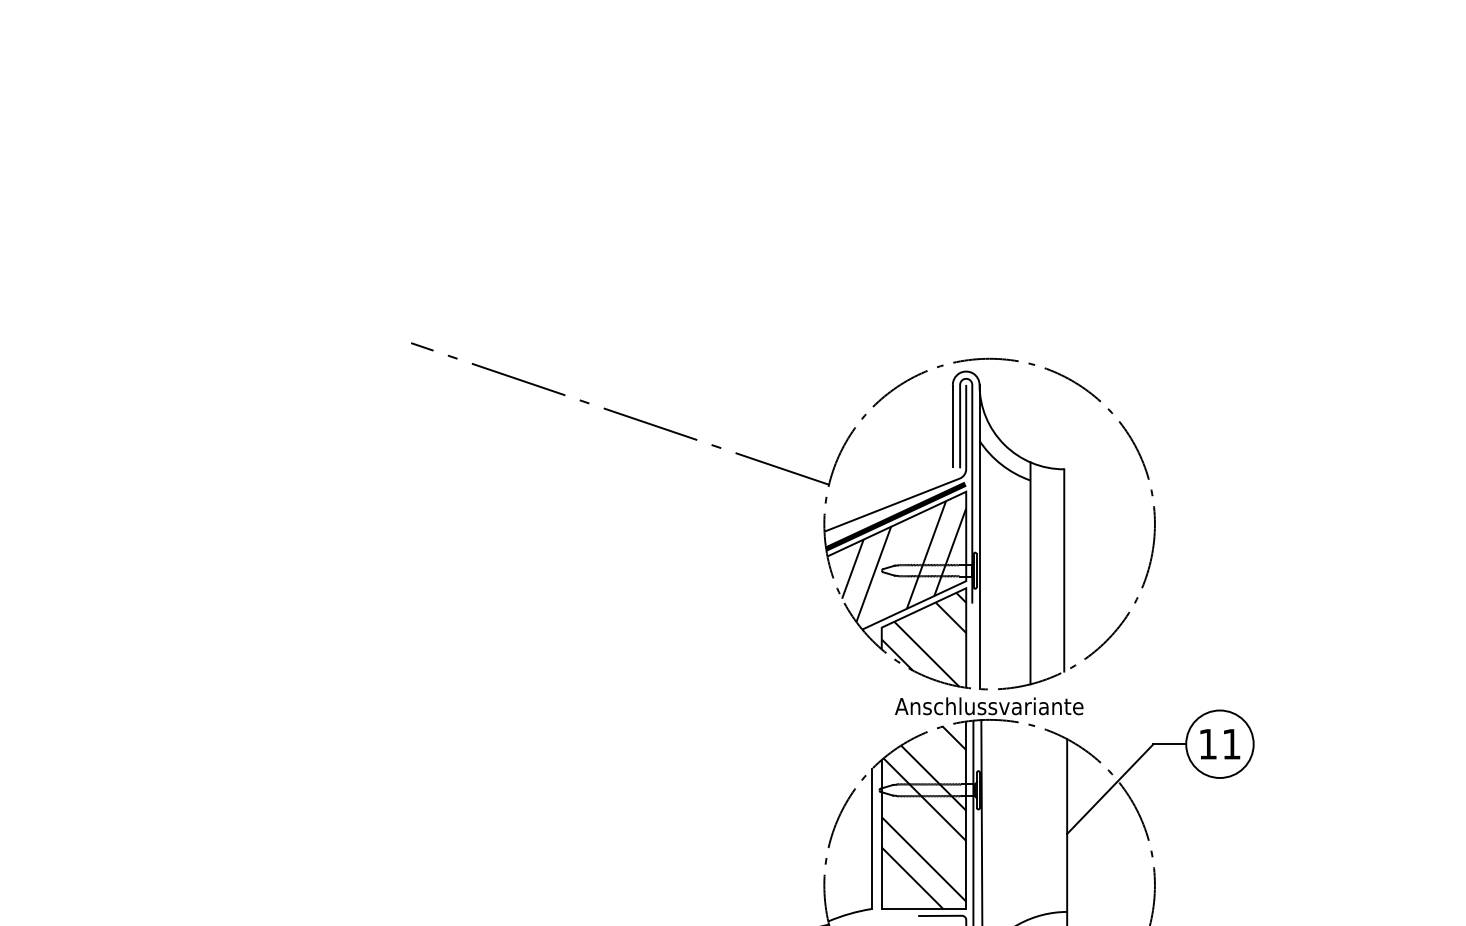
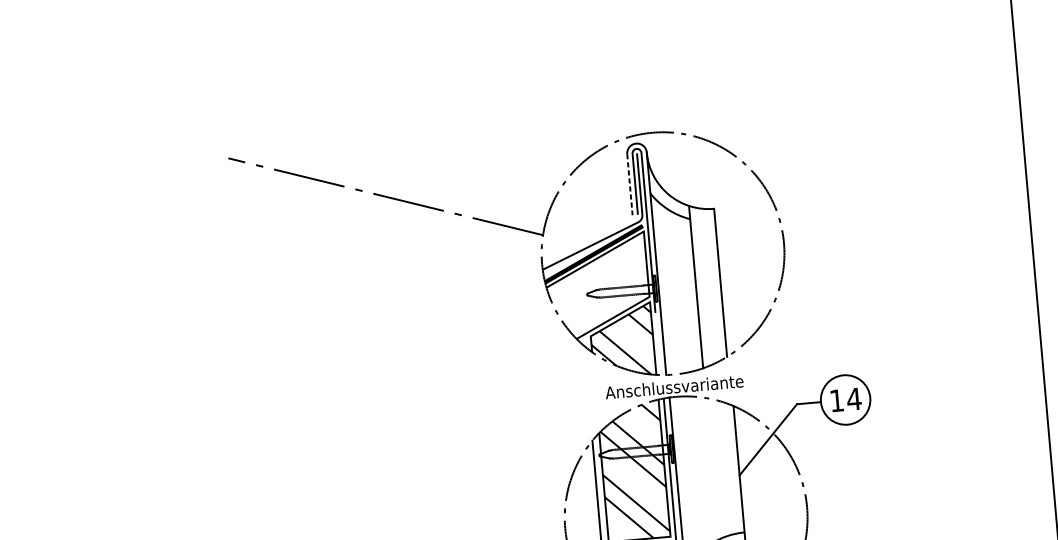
line: (952, 426) -> (629, 184), solid -> dashed
hatch: (904, 561) -> (603, 286), removed
text: (1231, 744) -> (854, 399), 11 -> 14

